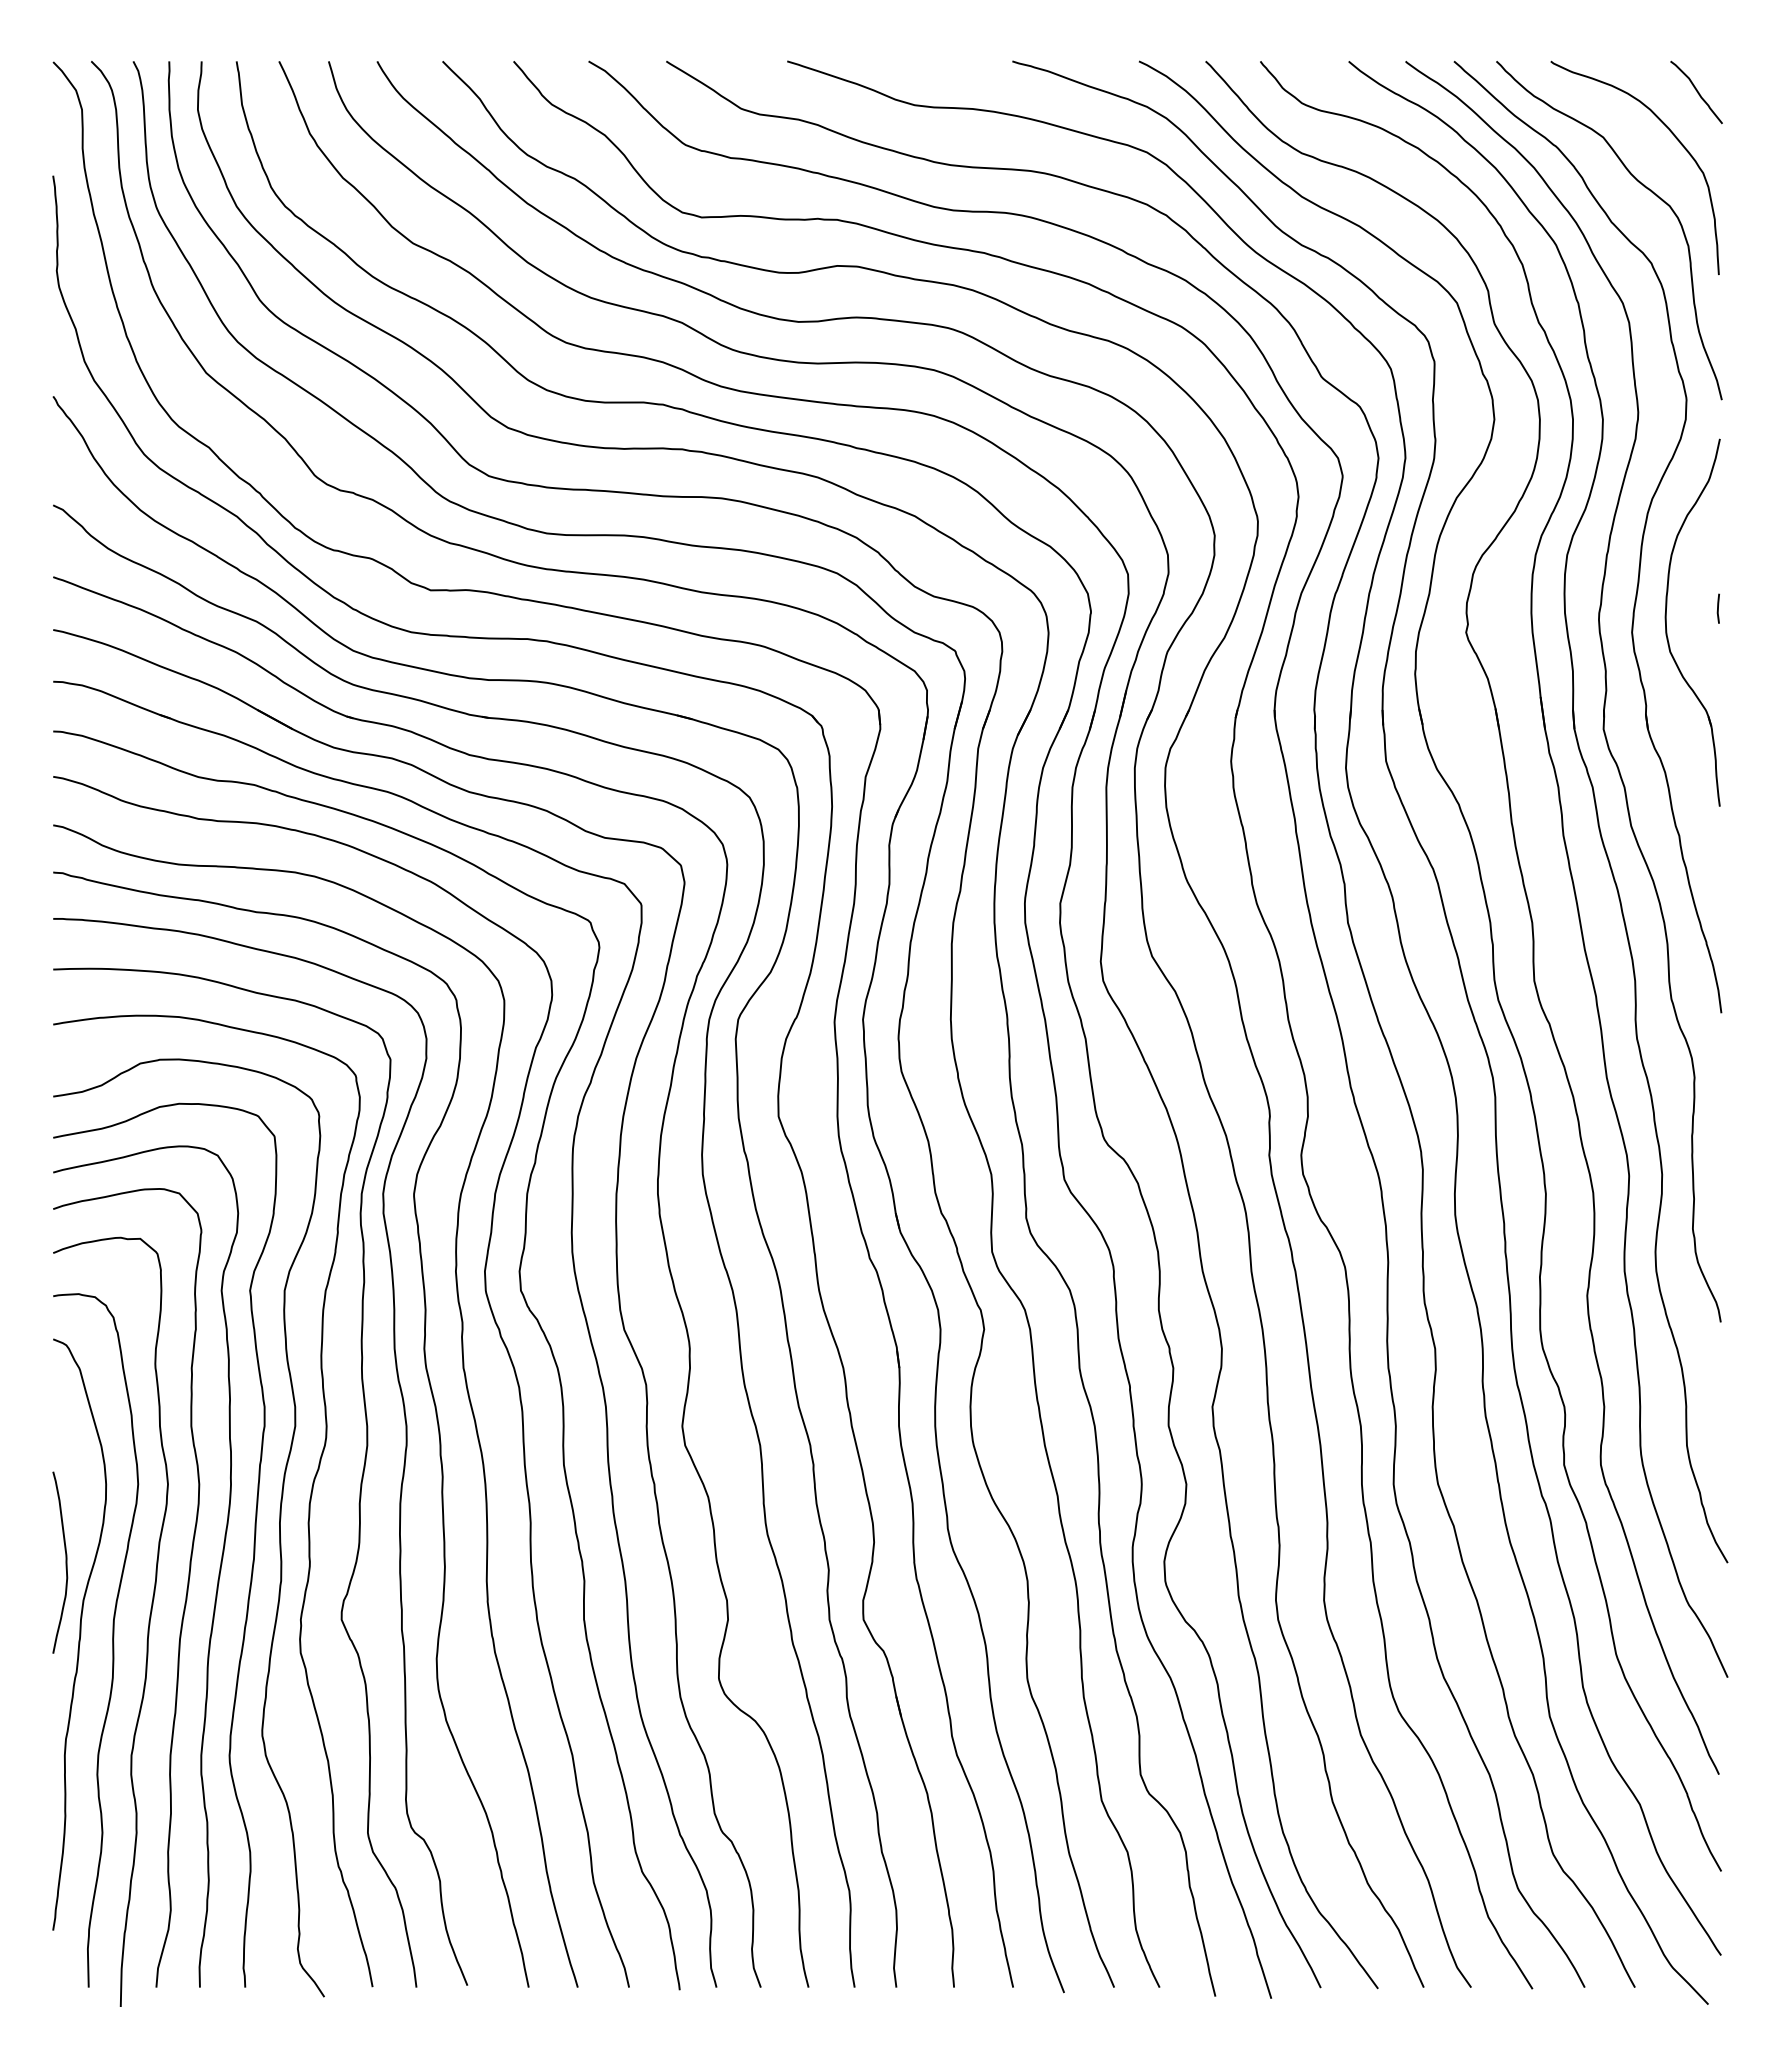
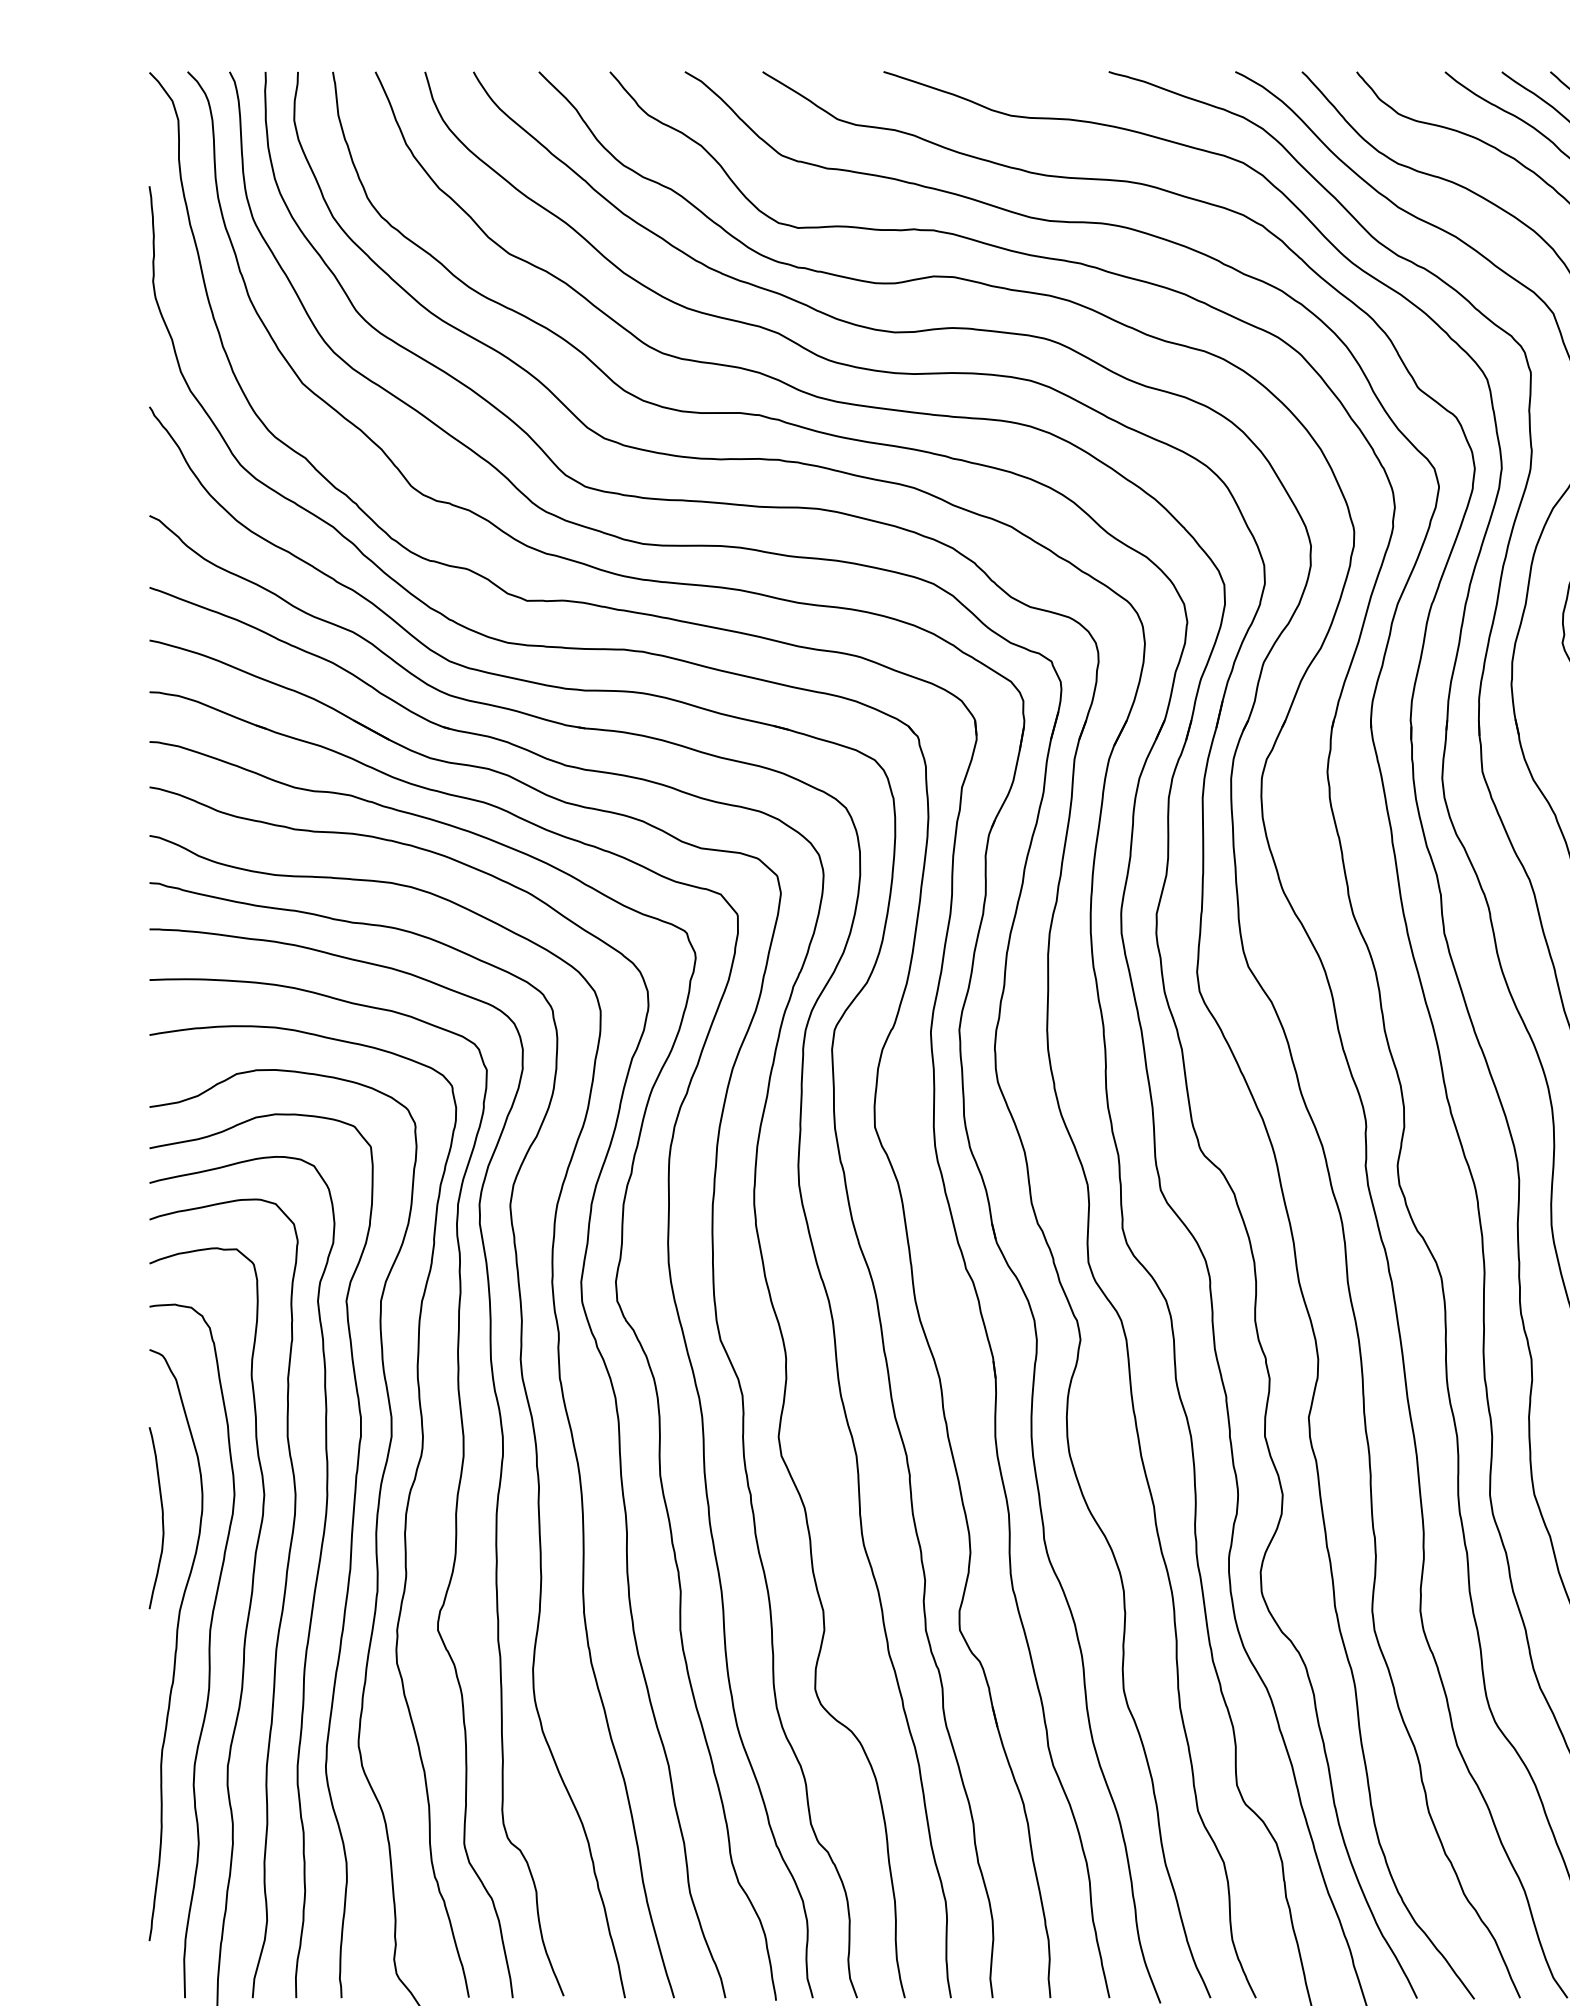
curve: (65, 1562) -> (161, 1518), moved

